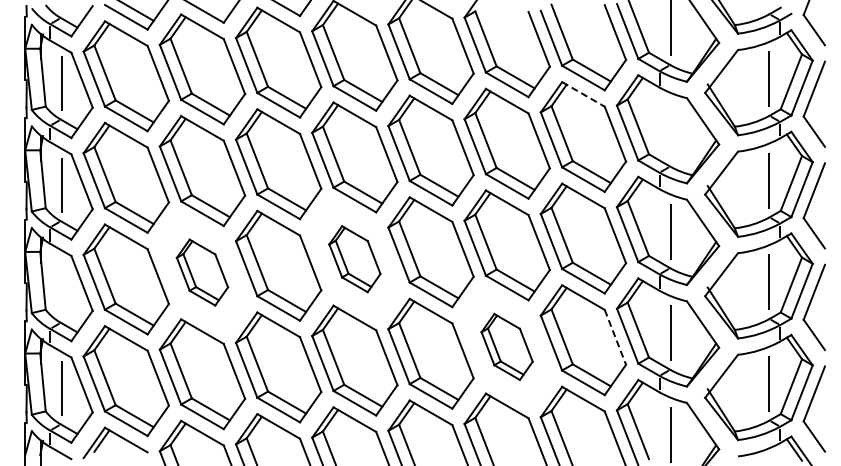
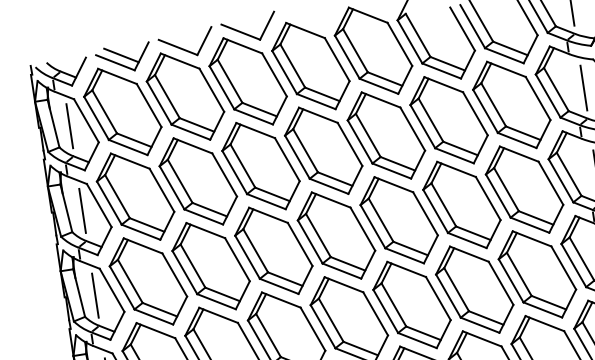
line: (583, 94) -> (506, 69), dashed -> solid
line: (670, 129) -> (583, 87), added
part: (354, 259) -> (336, 235), size x1.67
part: (202, 272) -> (211, 266), size x1.67
line: (61, 286) -> (95, 295), added
line: (615, 337) -> (563, 268), dashed -> solid
part: (506, 346) -> (474, 289), size x1.67

